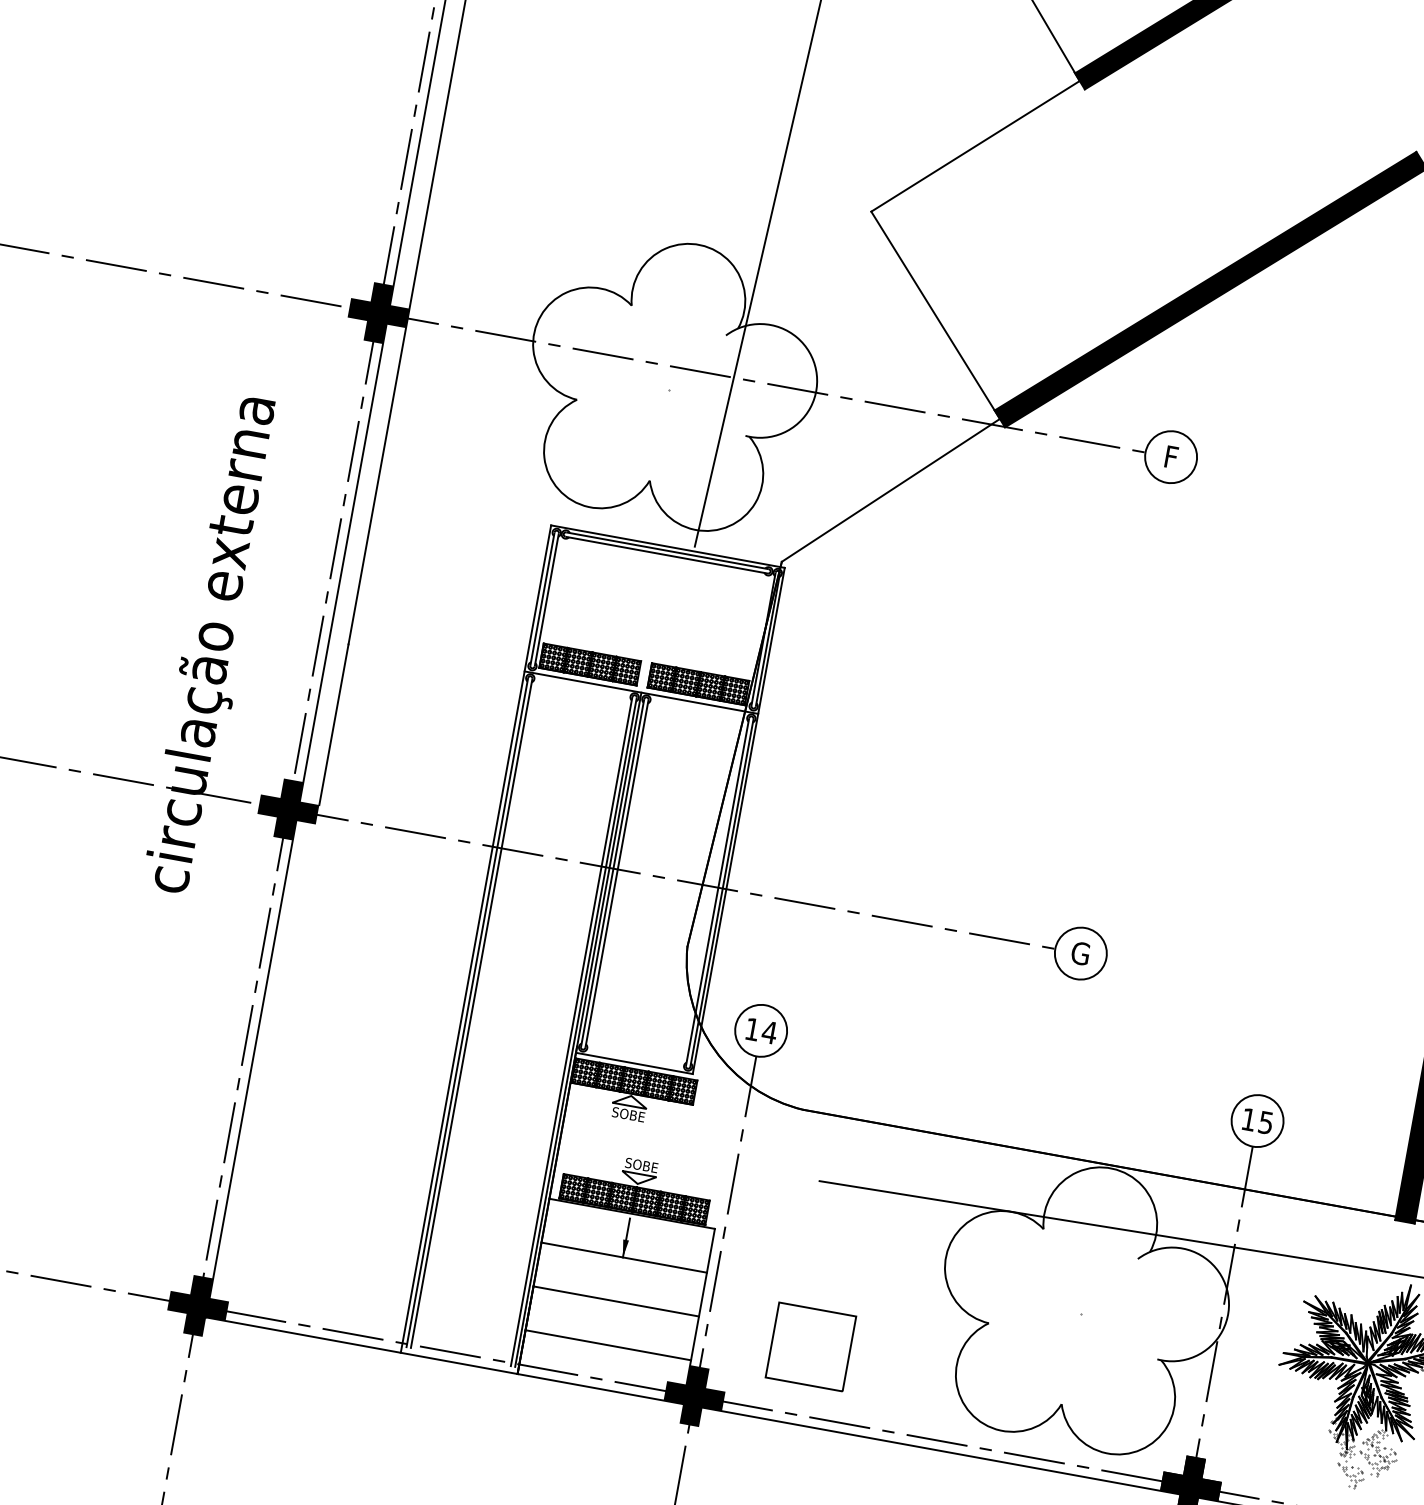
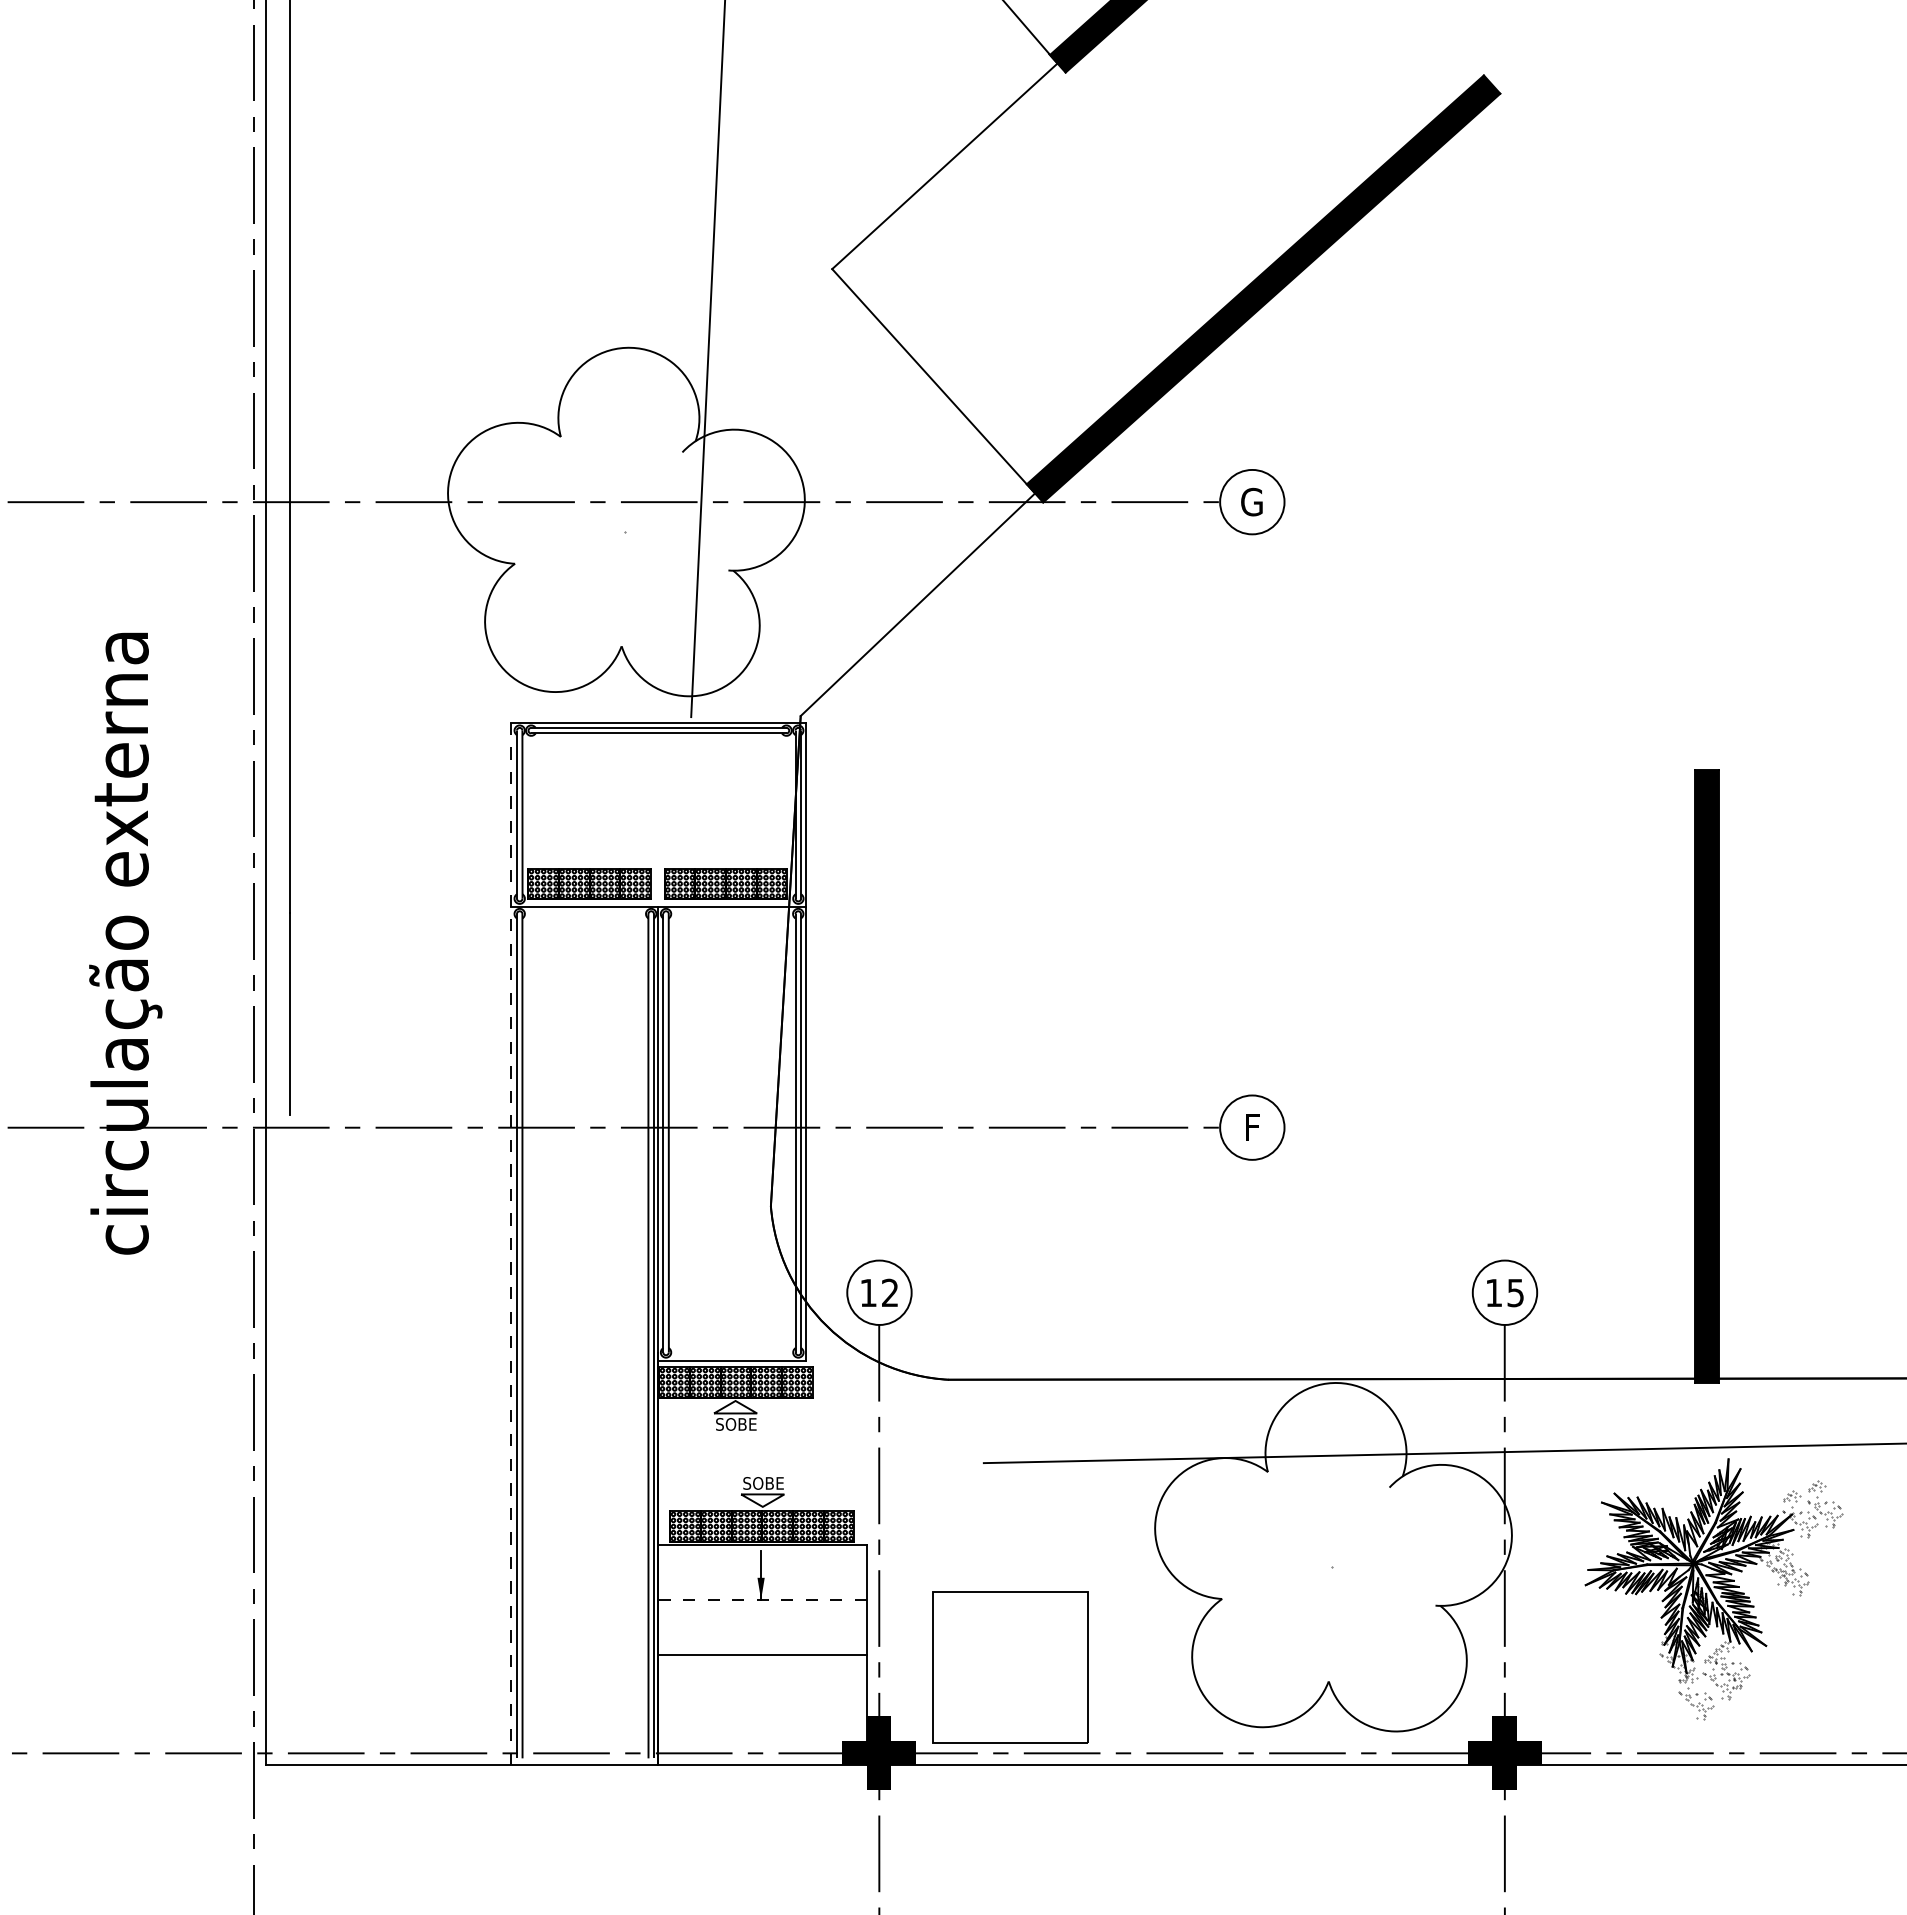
fill: (378, 312) -> (253, 501), removed
text: (1170, 456) -> (1251, 501), F -> G
fill: (288, 809) -> (253, 1127), removed
line: (476, 938) -> (511, 1243), solid -> dashed
text: (1080, 953) -> (1251, 1127), G -> F
text: (769, 1032) -> (890, 1292), 14 -> 12
line: (624, 1257) -> (762, 1599), solid -> dashed
fill: (198, 1305) -> (253, 1752), removed
line: (608, 1345) -> (762, 1710), removed
part: (811, 1347) -> (1010, 1667), size x1.6

